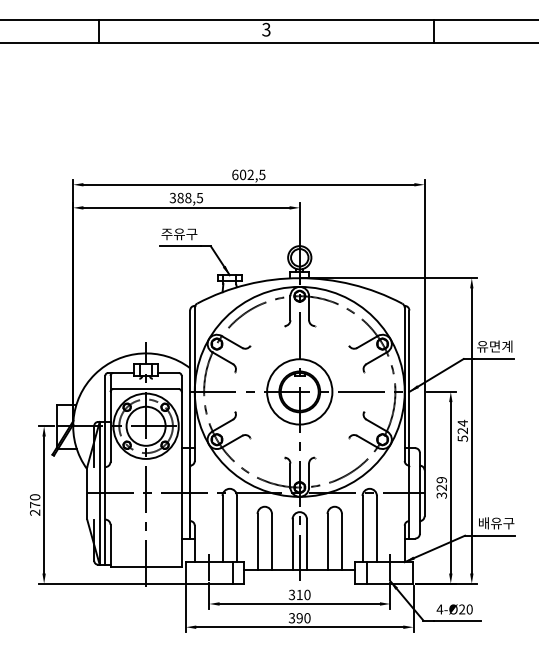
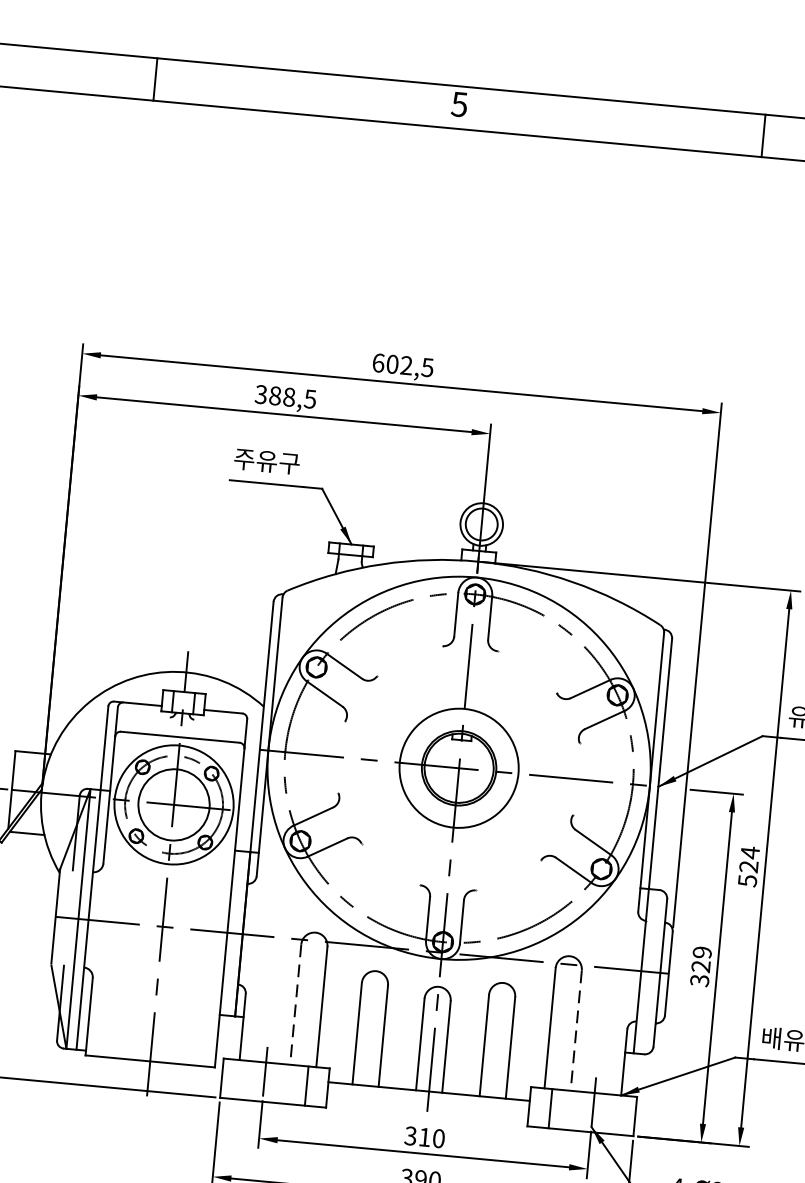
text: (266, 28) -> (459, 102), 3 -> 5
line: (222, 529) -> (295, 1005), solid -> dashed
line: (376, 529) -> (575, 1031), solid -> dashed

